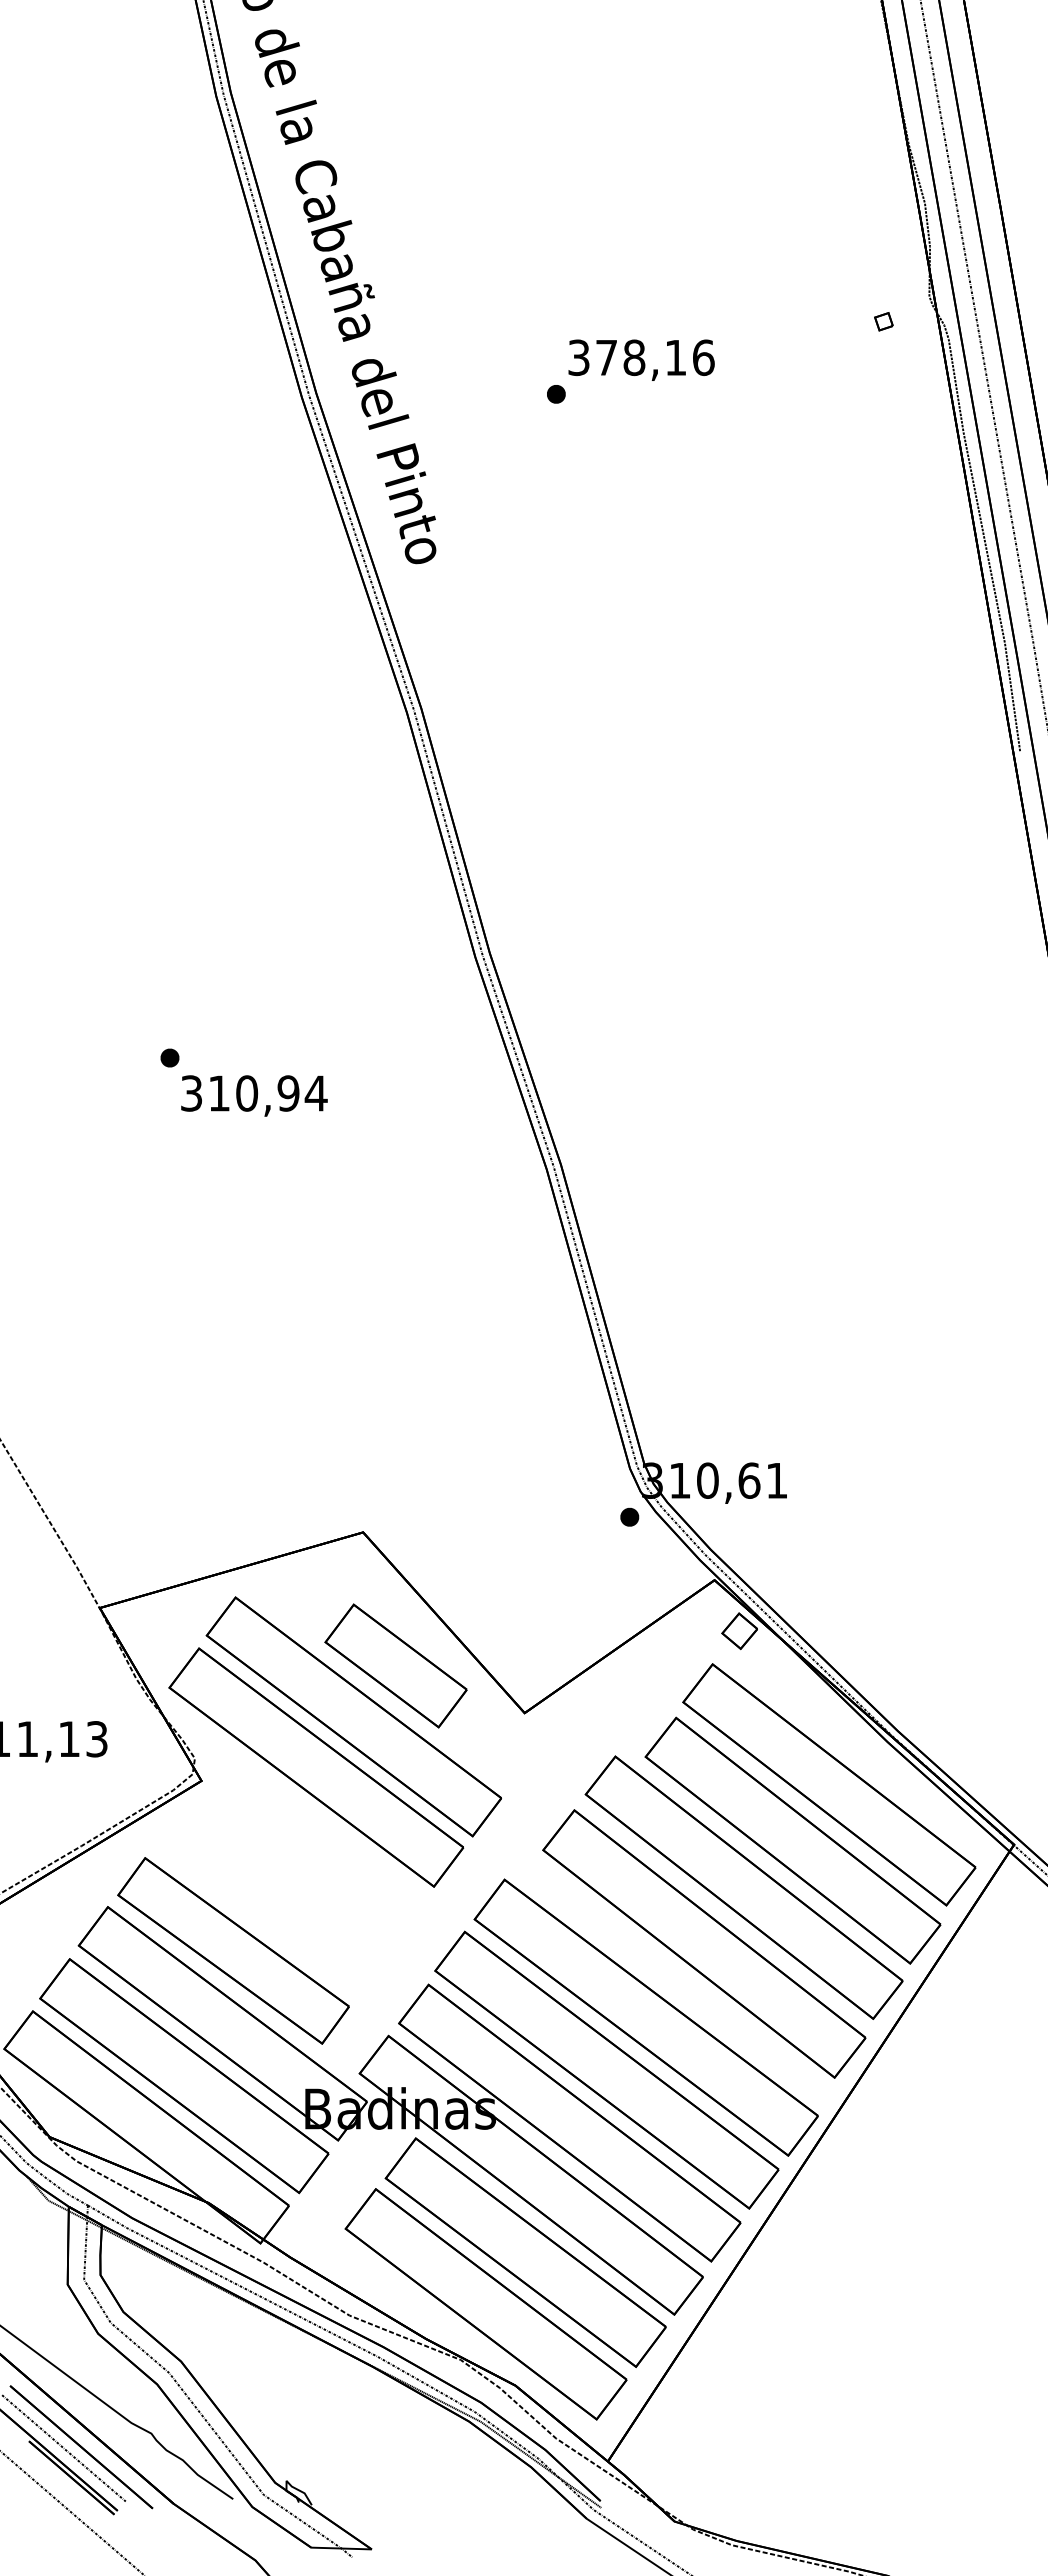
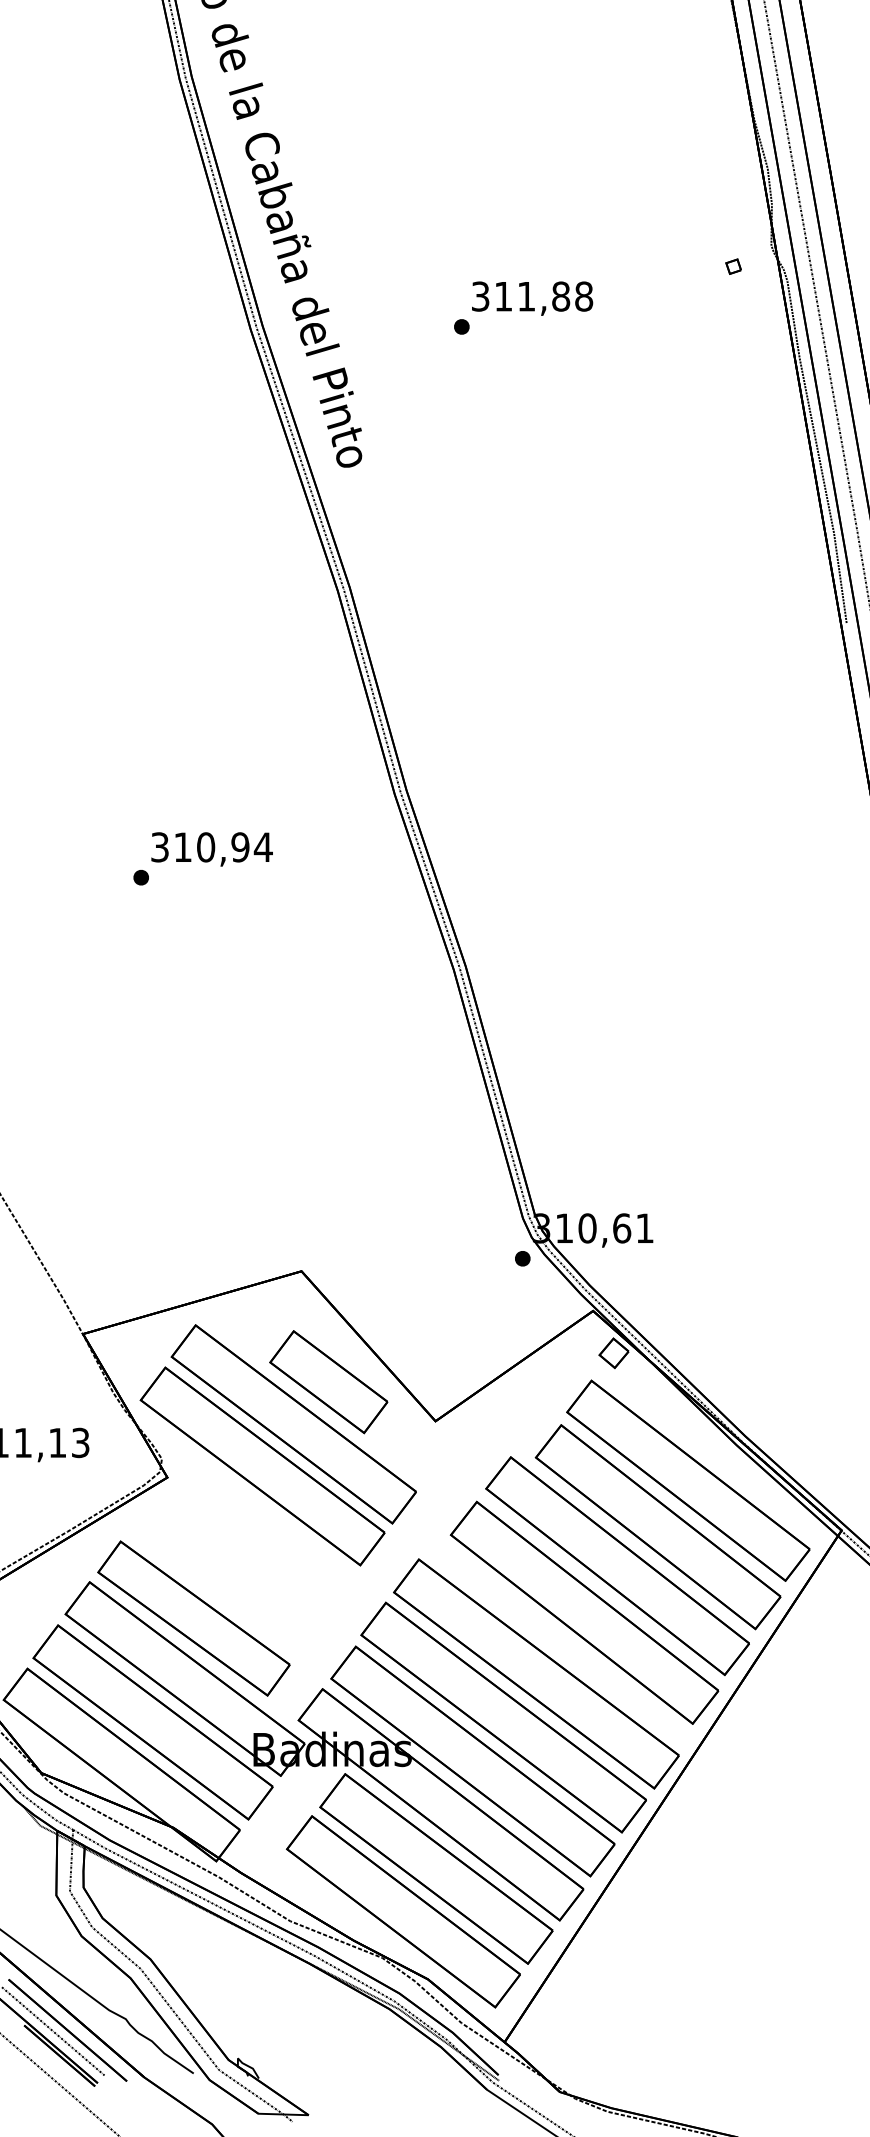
text: (655, 357) -> (544, 296), 378,16 -> 311,88
text: (254, 1095) -> (212, 849), moved

